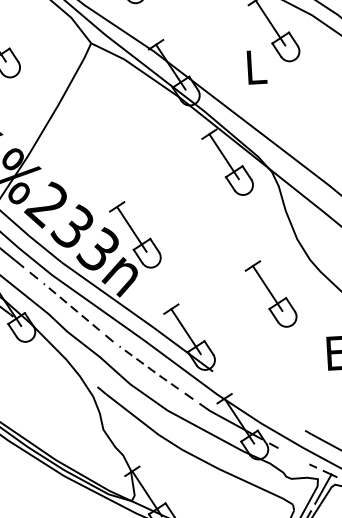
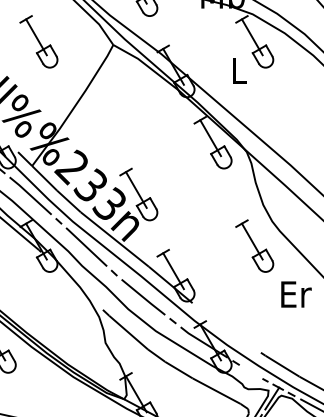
part: (270, 293) -> (254, 245), moved
line: (71, 306) -> (86, 246), dashed -> solid
line: (149, 367) -> (143, 297), dashed -> solid

